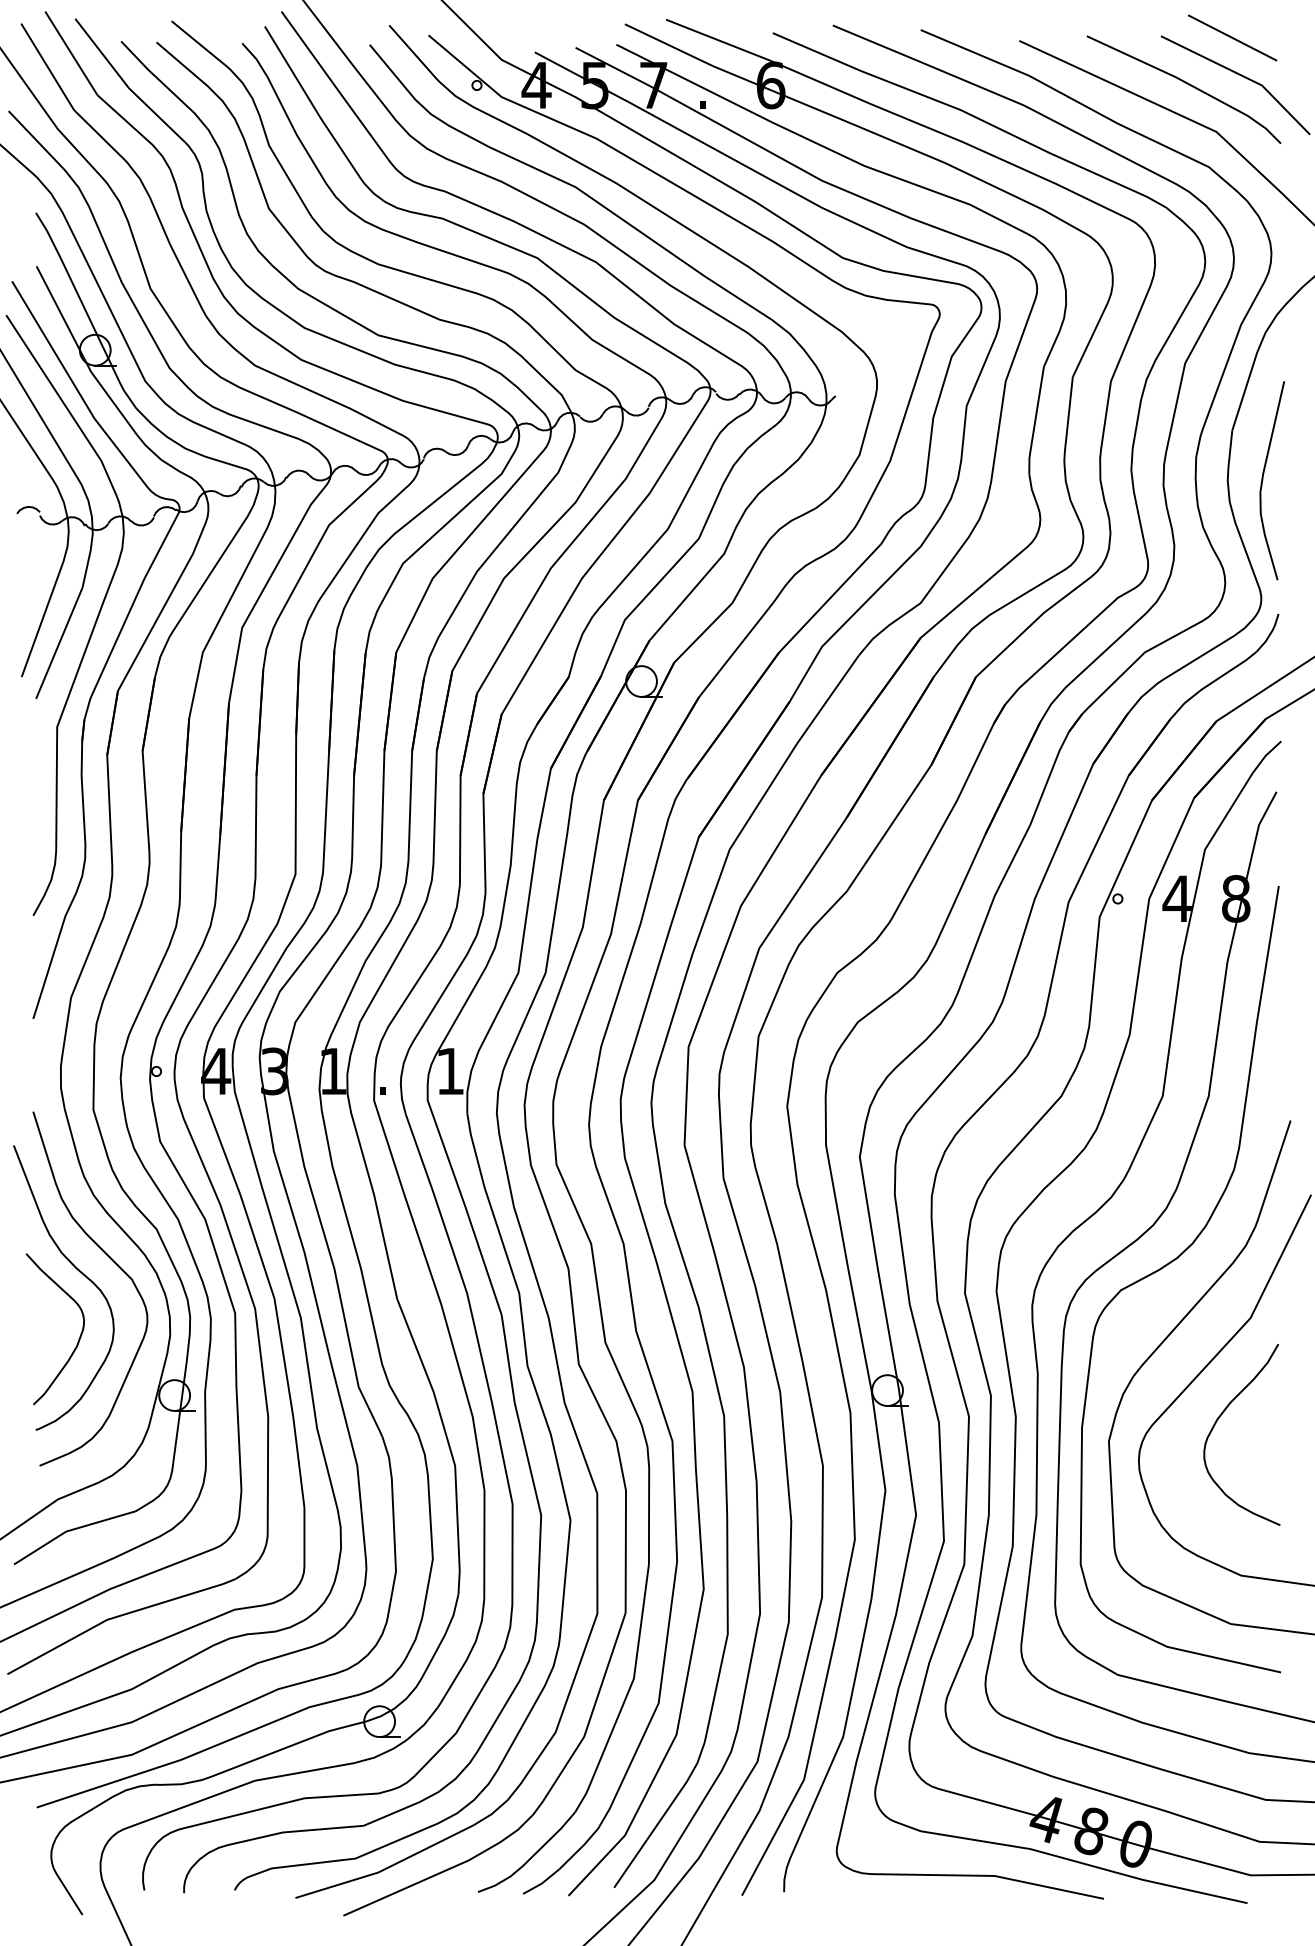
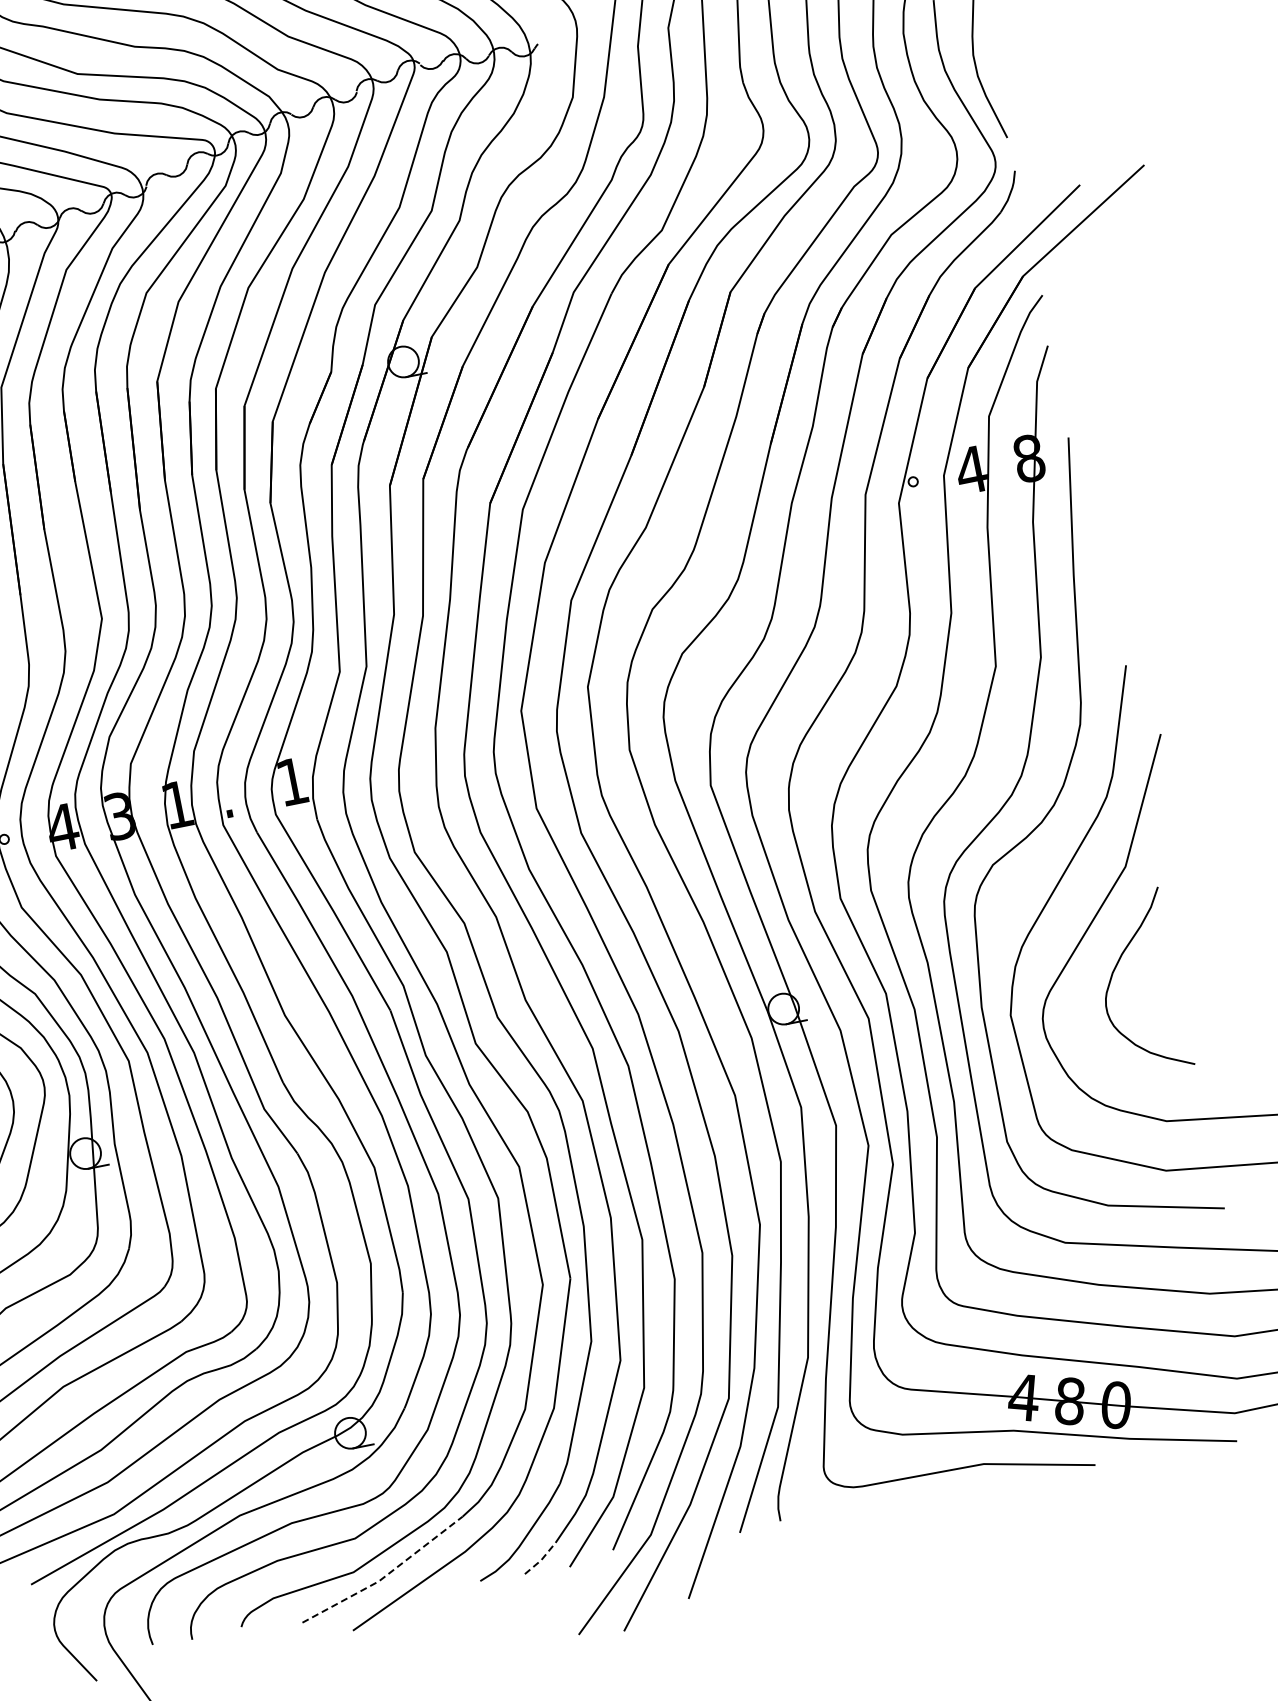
line: (386, 1868) -> (385, 1575), solid -> dashed
line: (541, 1883) -> (540, 1560), solid -> dashed

